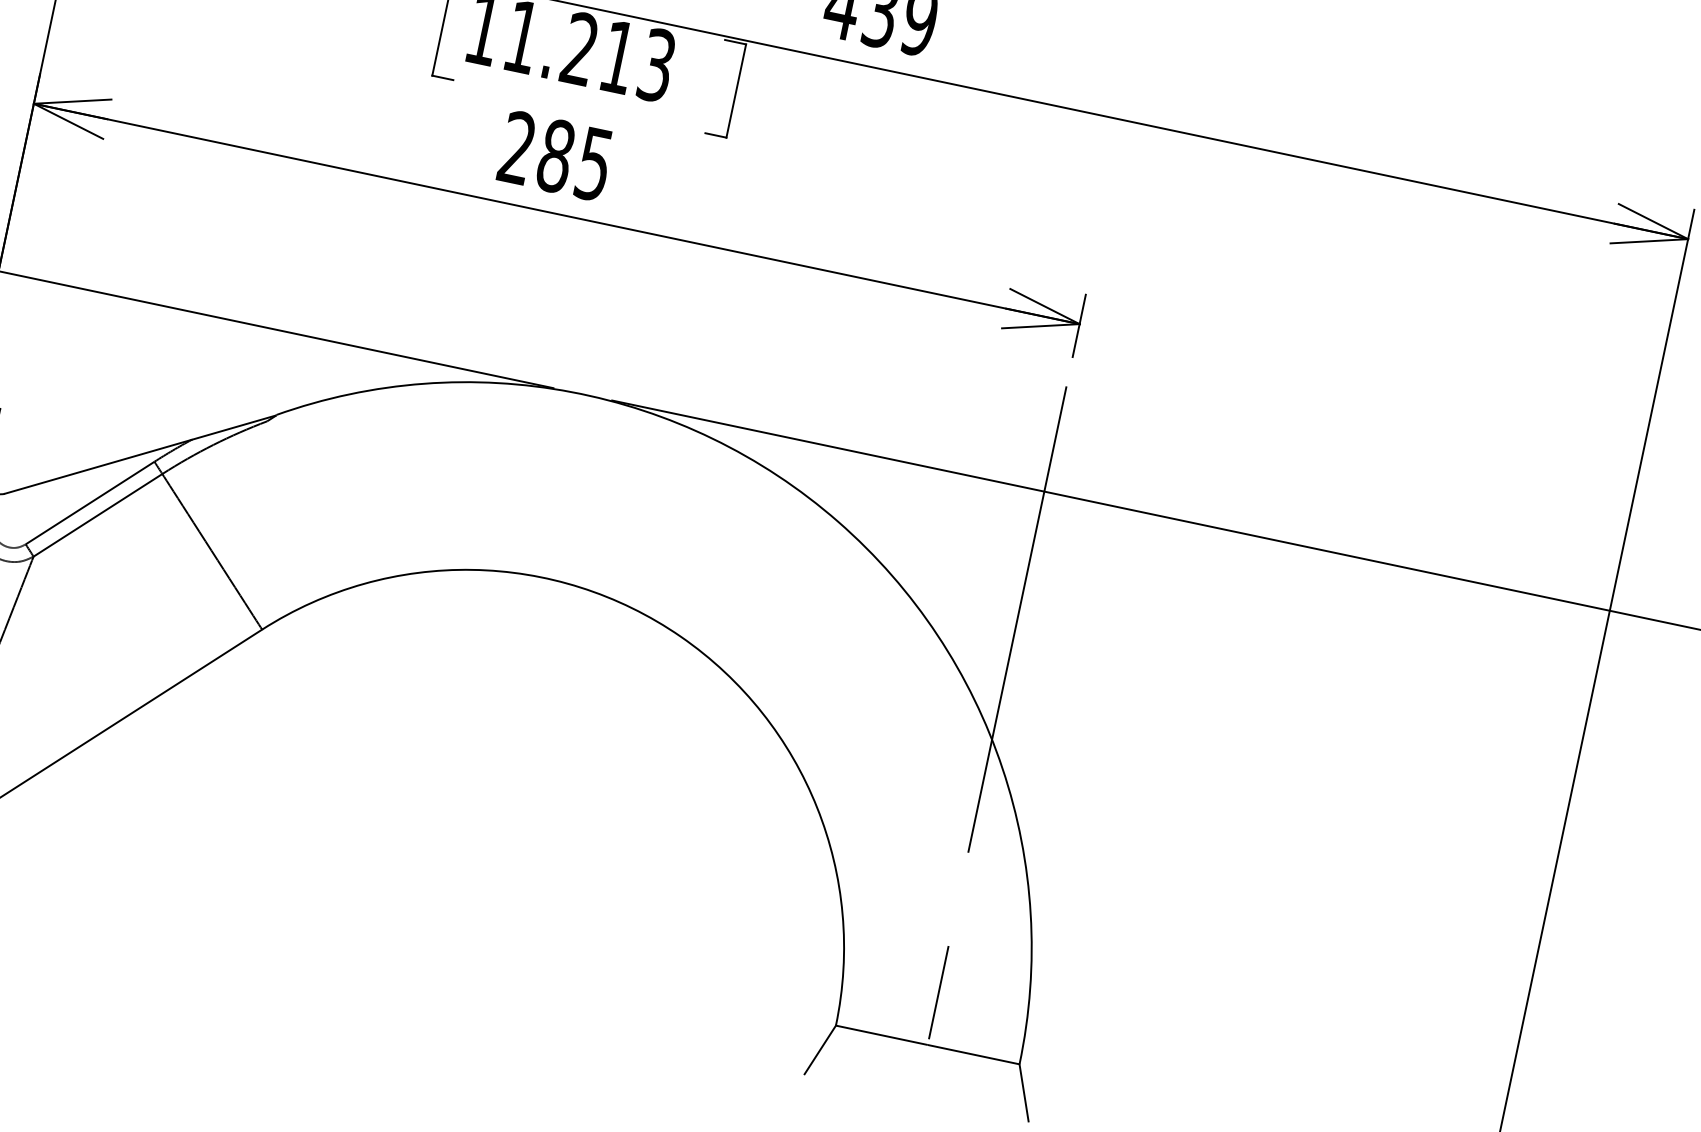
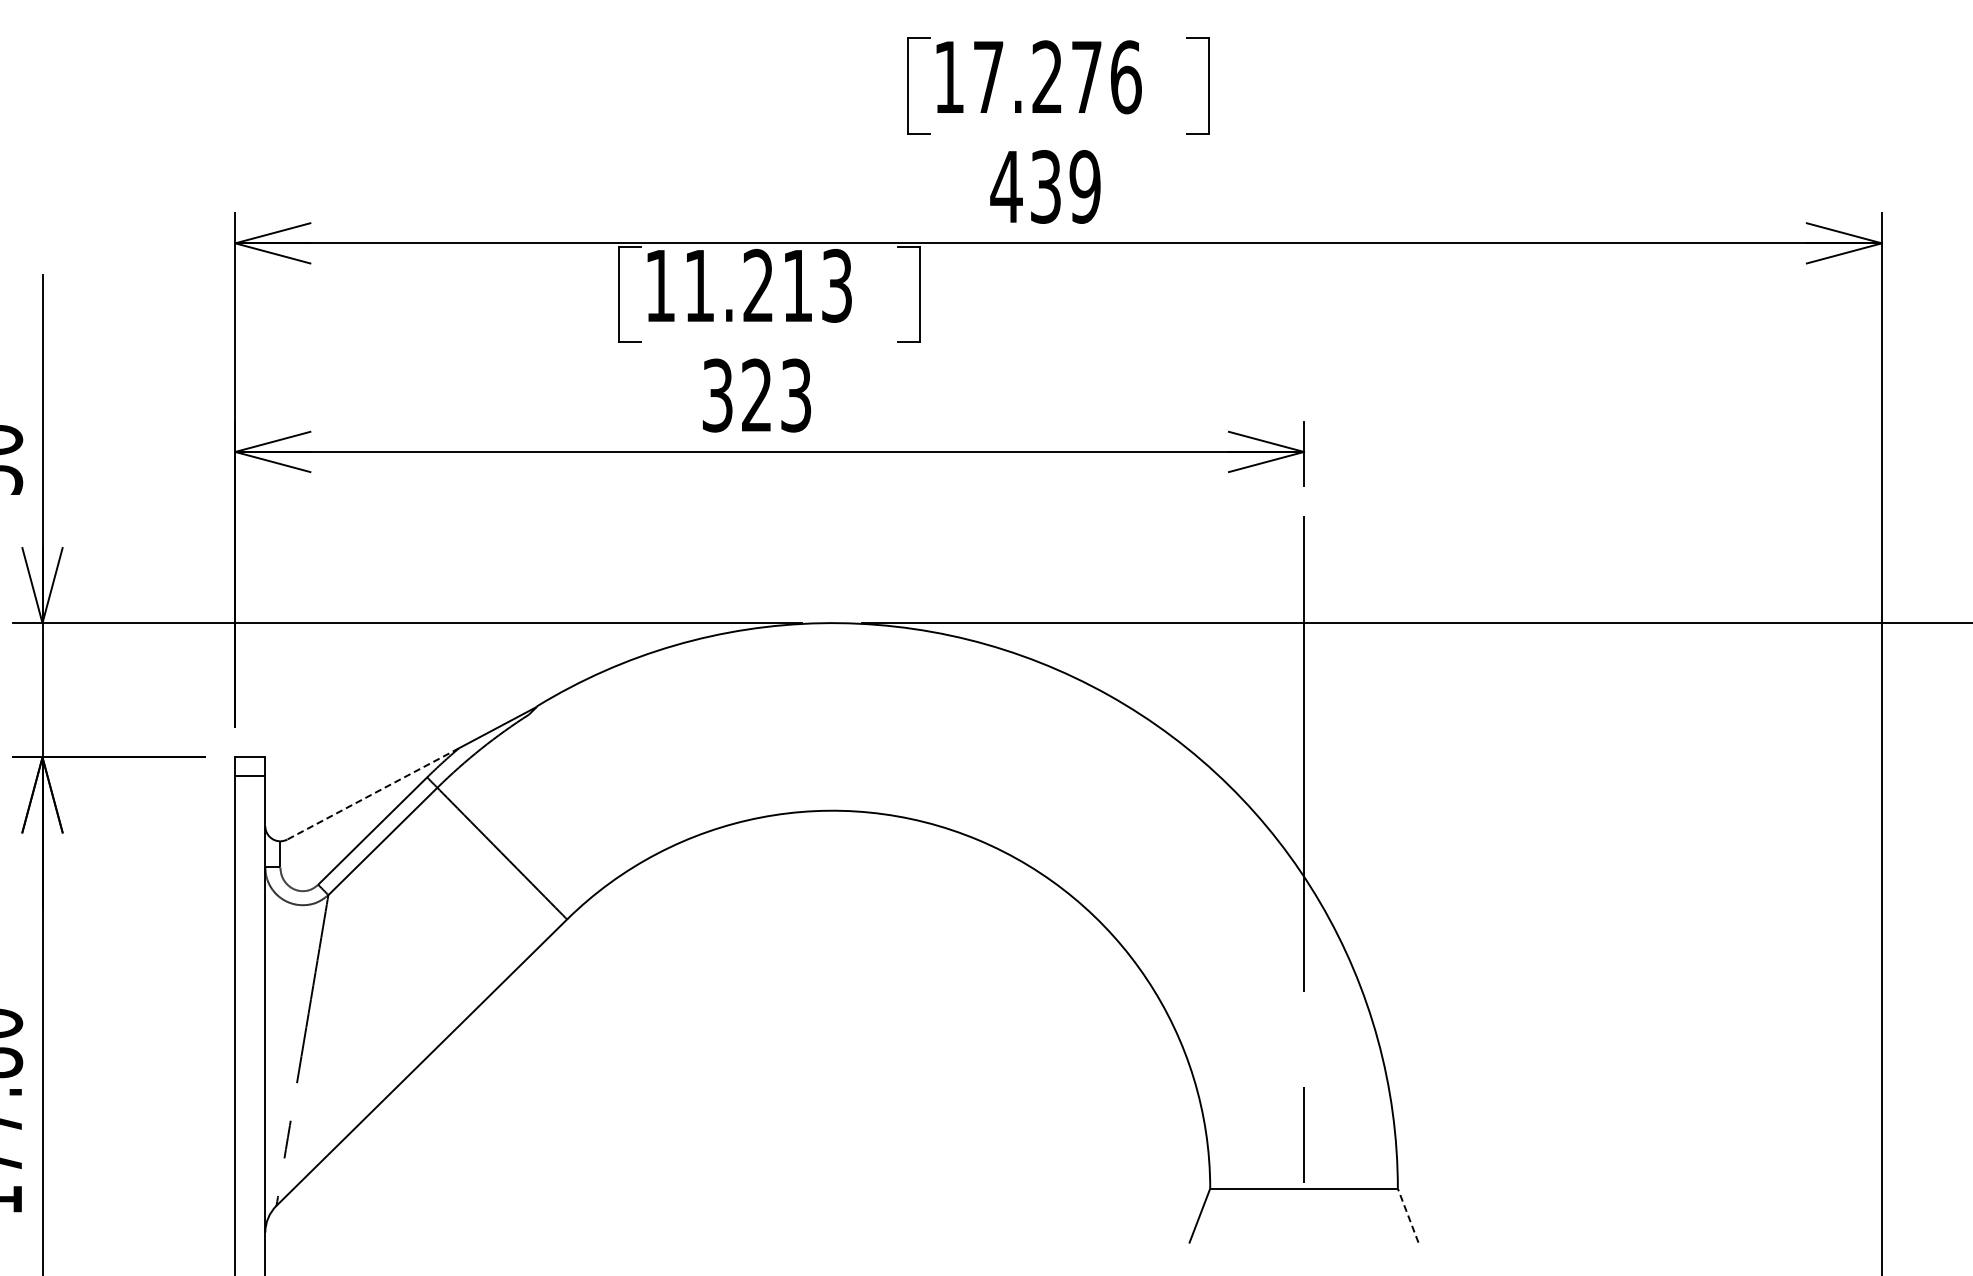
text: (555, 155) -> (756, 395), 285 -> 323
line: (97, 467) -> (372, 794), solid -> dashed
line: (1024, 1092) -> (1408, 1215), solid -> dashed

